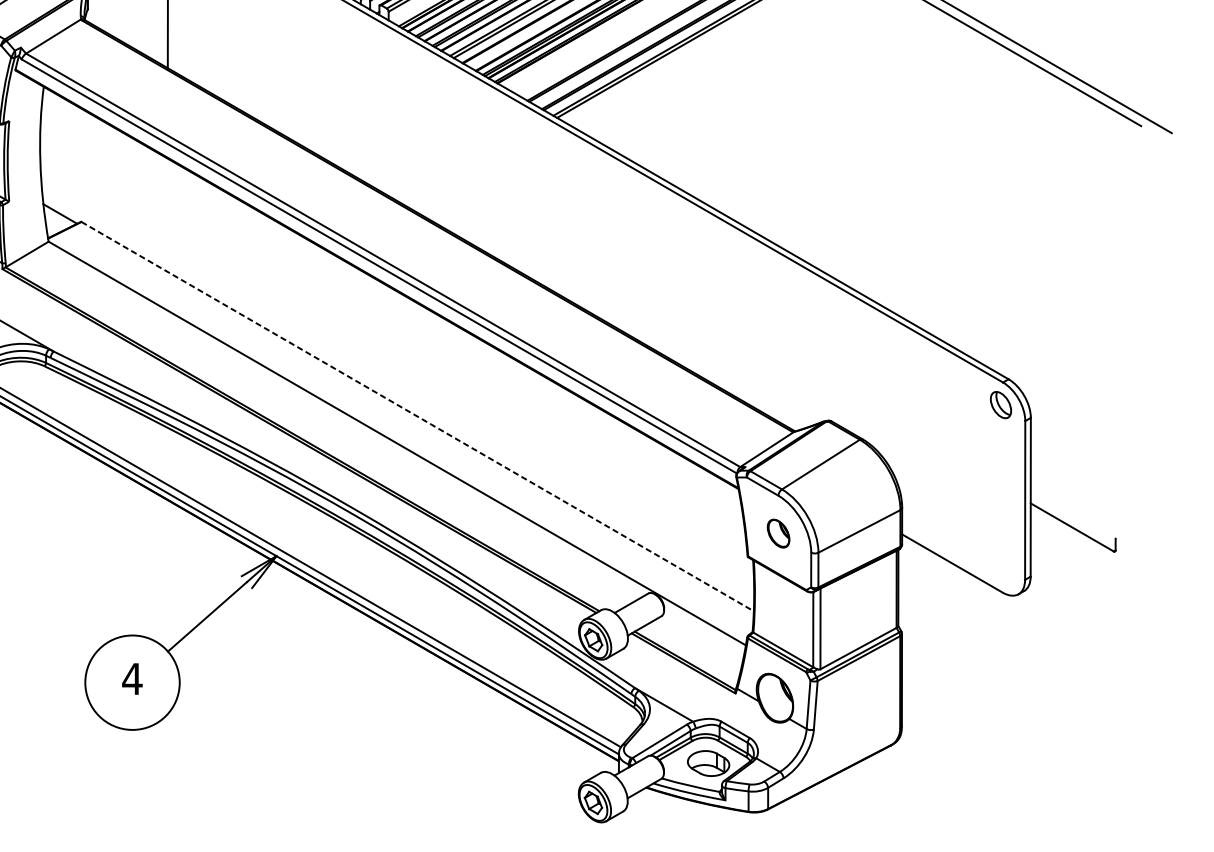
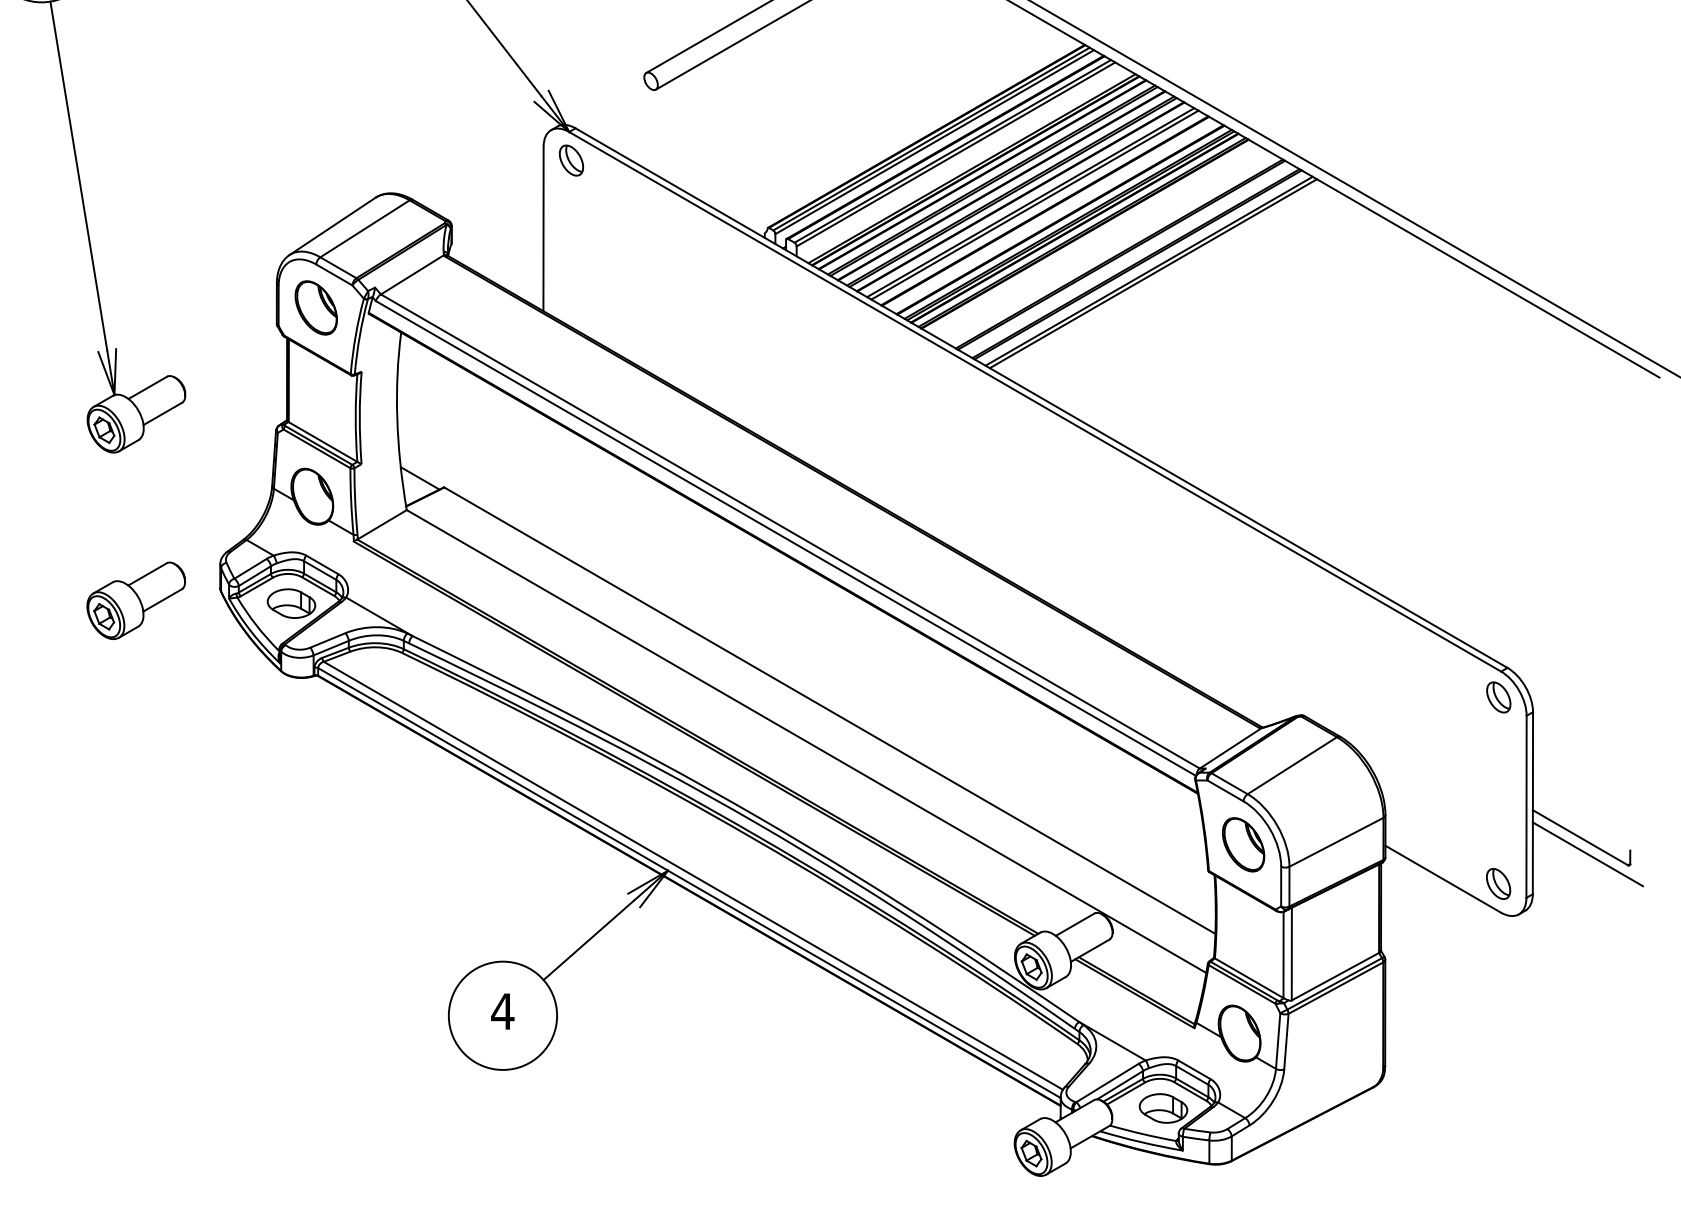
line: (418, 416) -> (830, 710), dashed -> solid
part: (778, 533) -> (1243, 844), size x1.67
line: (1078, 542) -> (1587, 854), added
part: (1000, 567) -> (1498, 883), added

